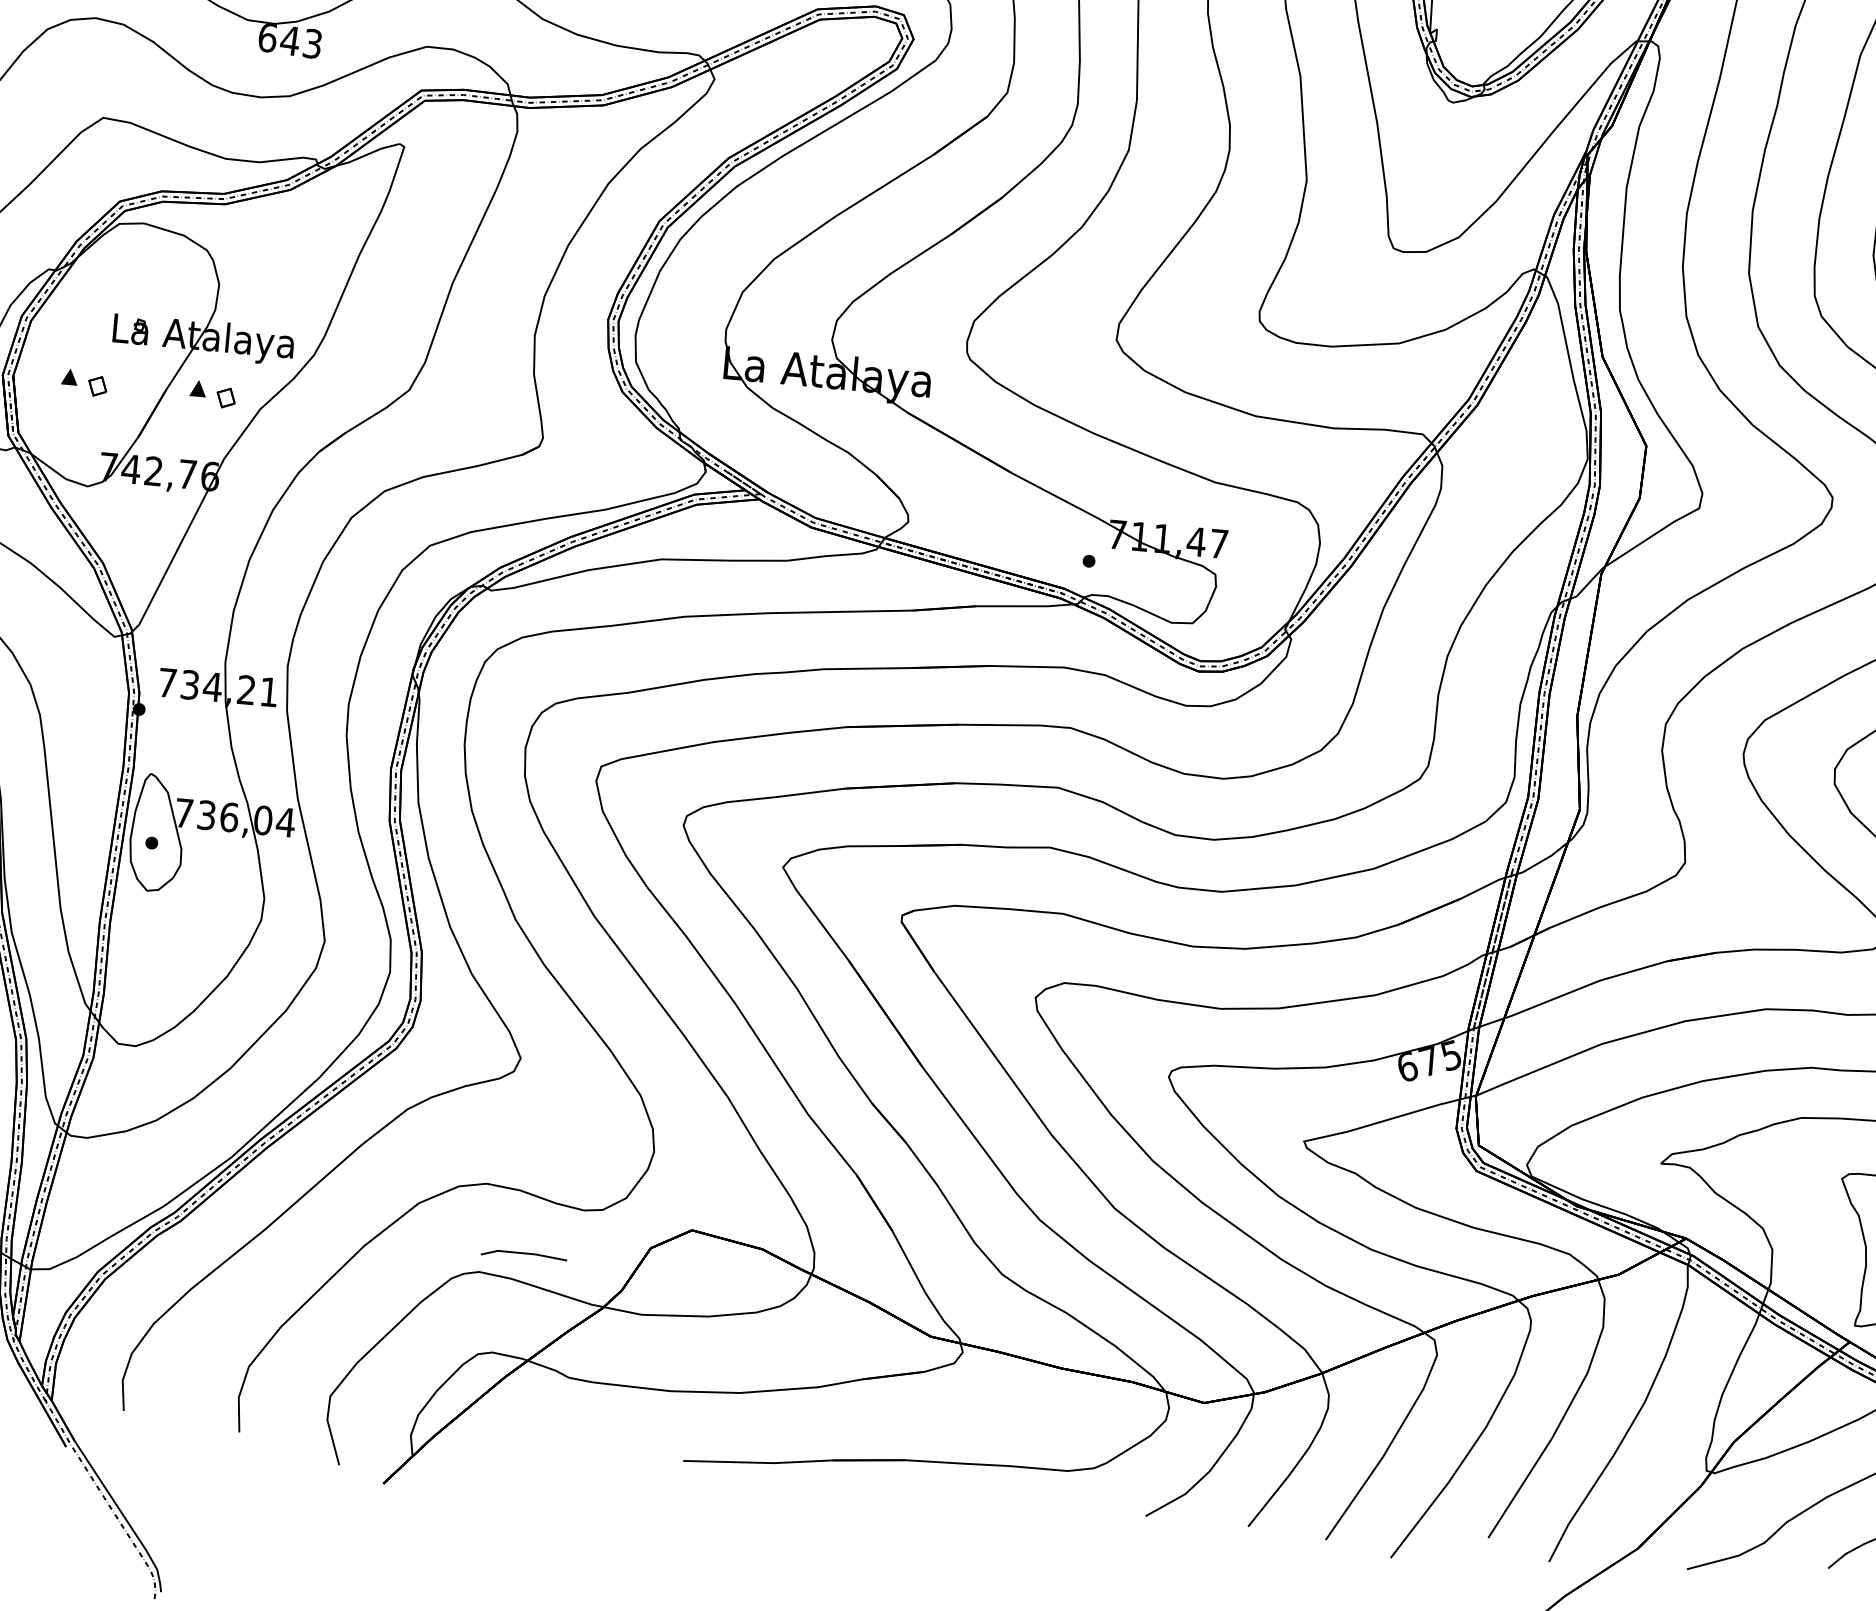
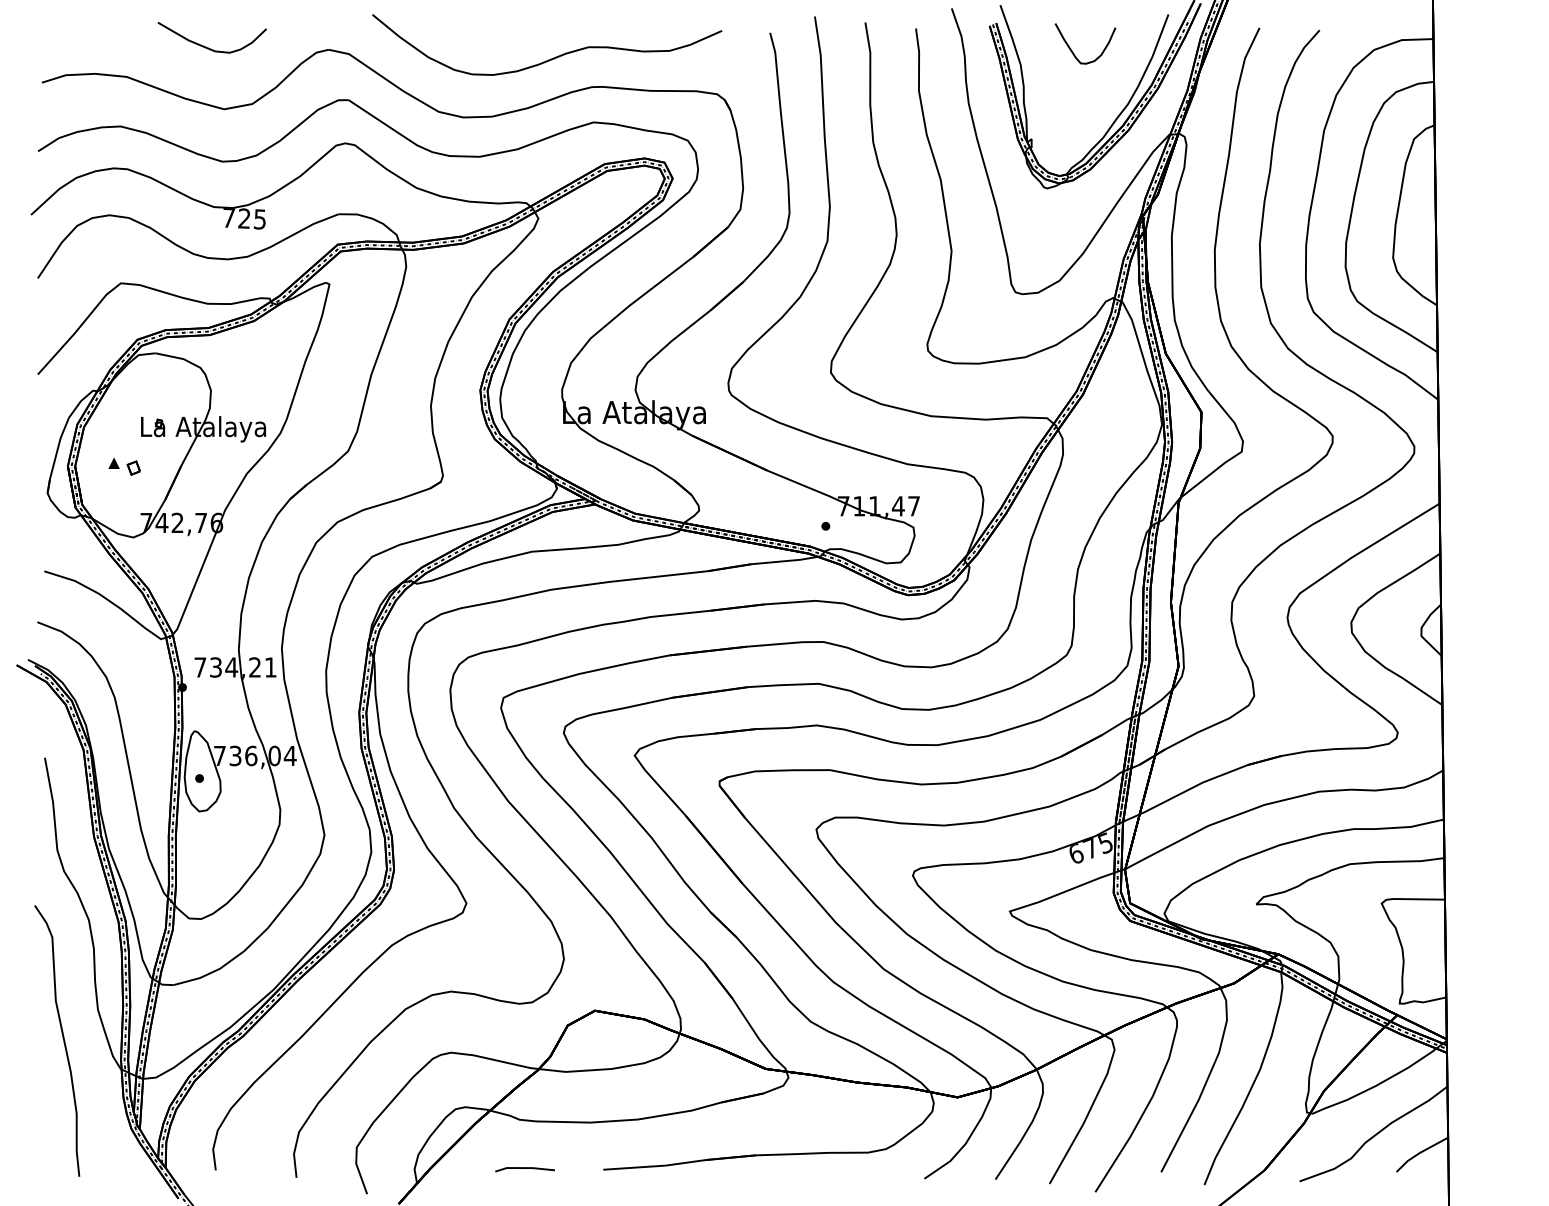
text: (288, 40) -> (243, 218), 643 -> 725
part: (212, 394) -> (213, 466), removed
line: (523, 1253) -> (524, 1168), moved

